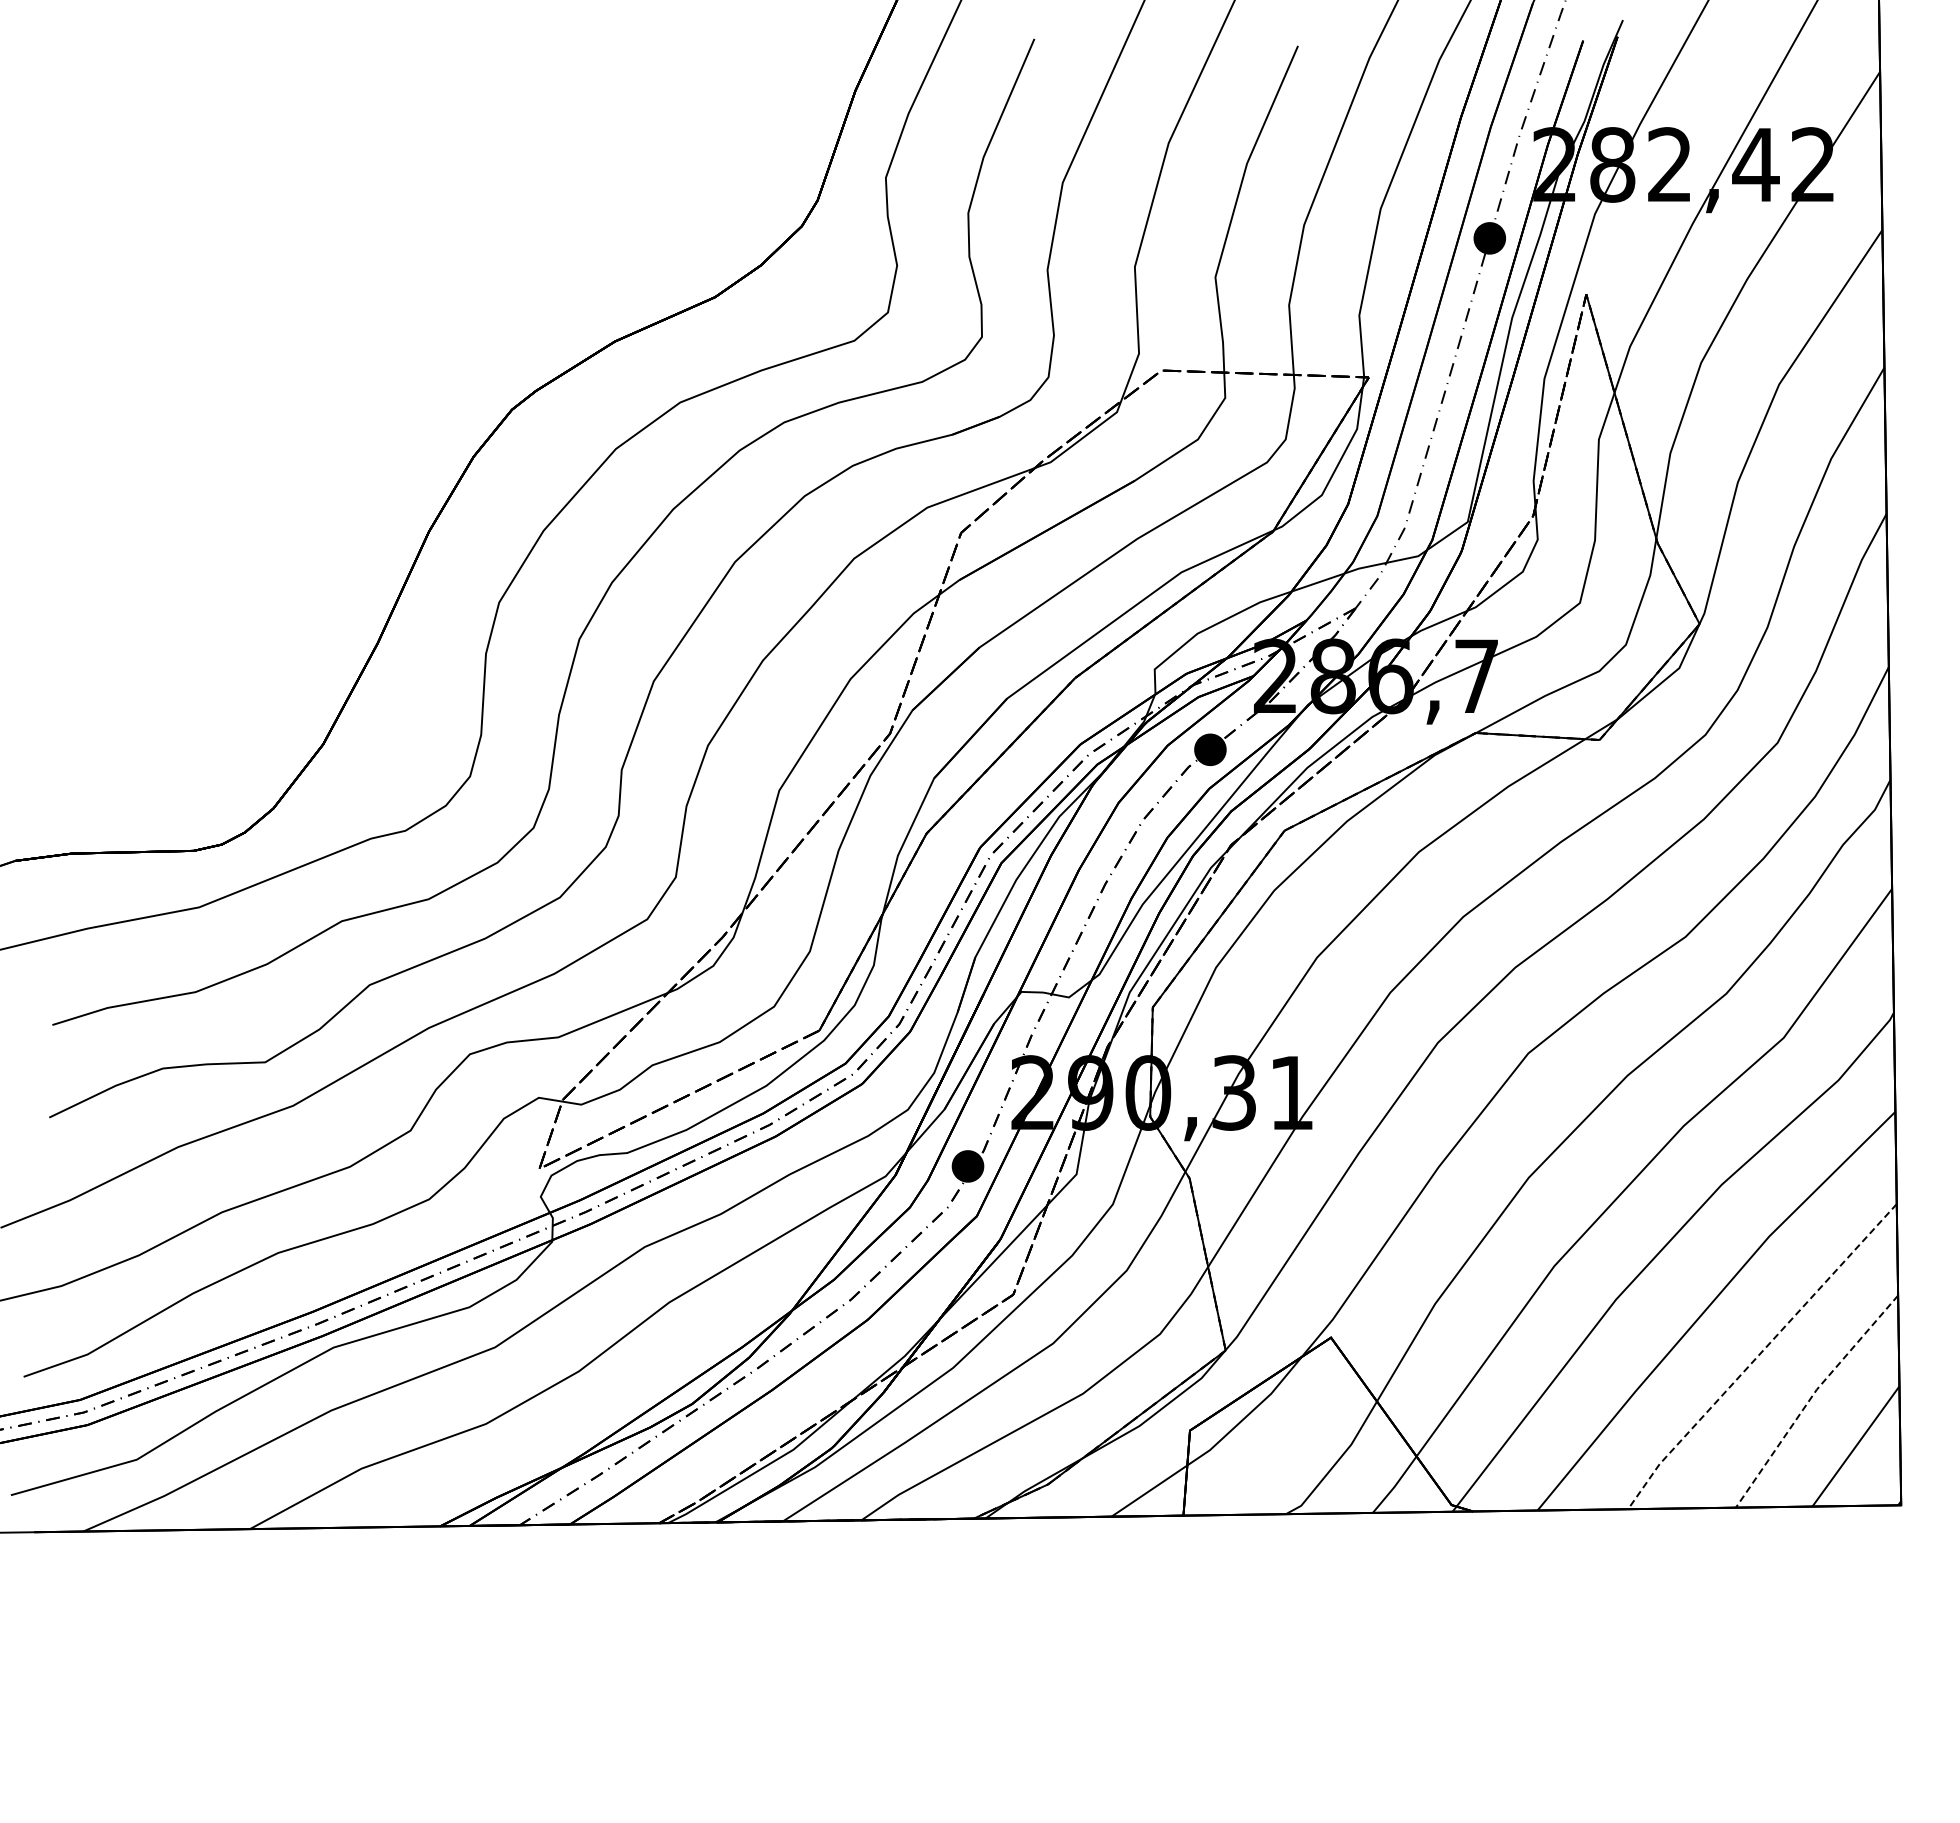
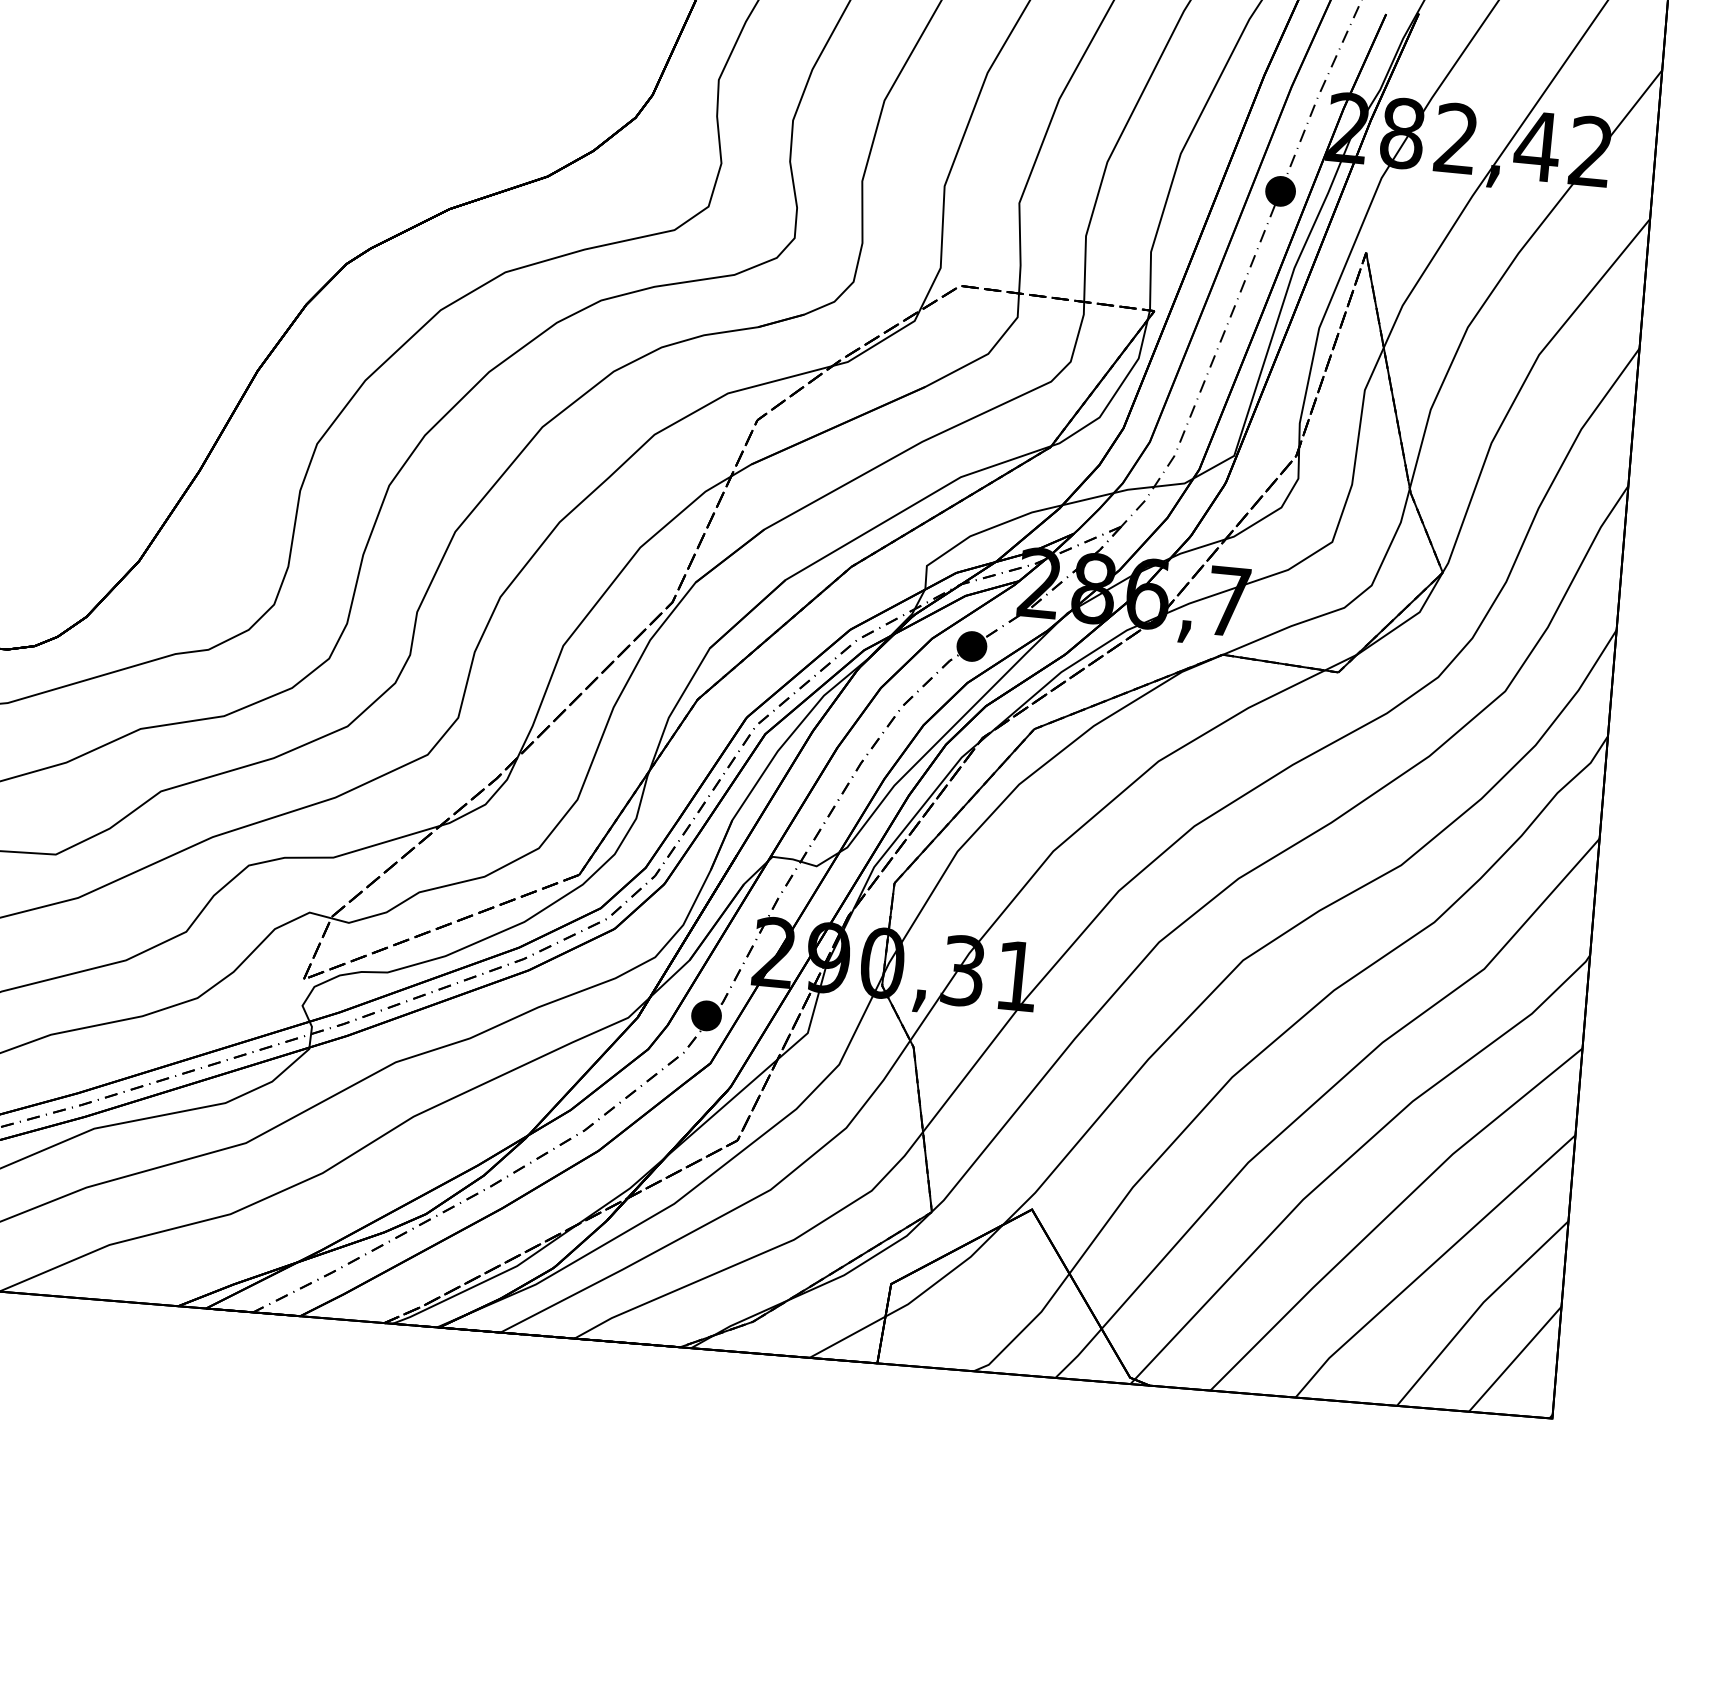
line: (1759, 1354) -> (1432, 1264), dashed -> solid
line: (1811, 1396) -> (1478, 1308), dashed -> solid

